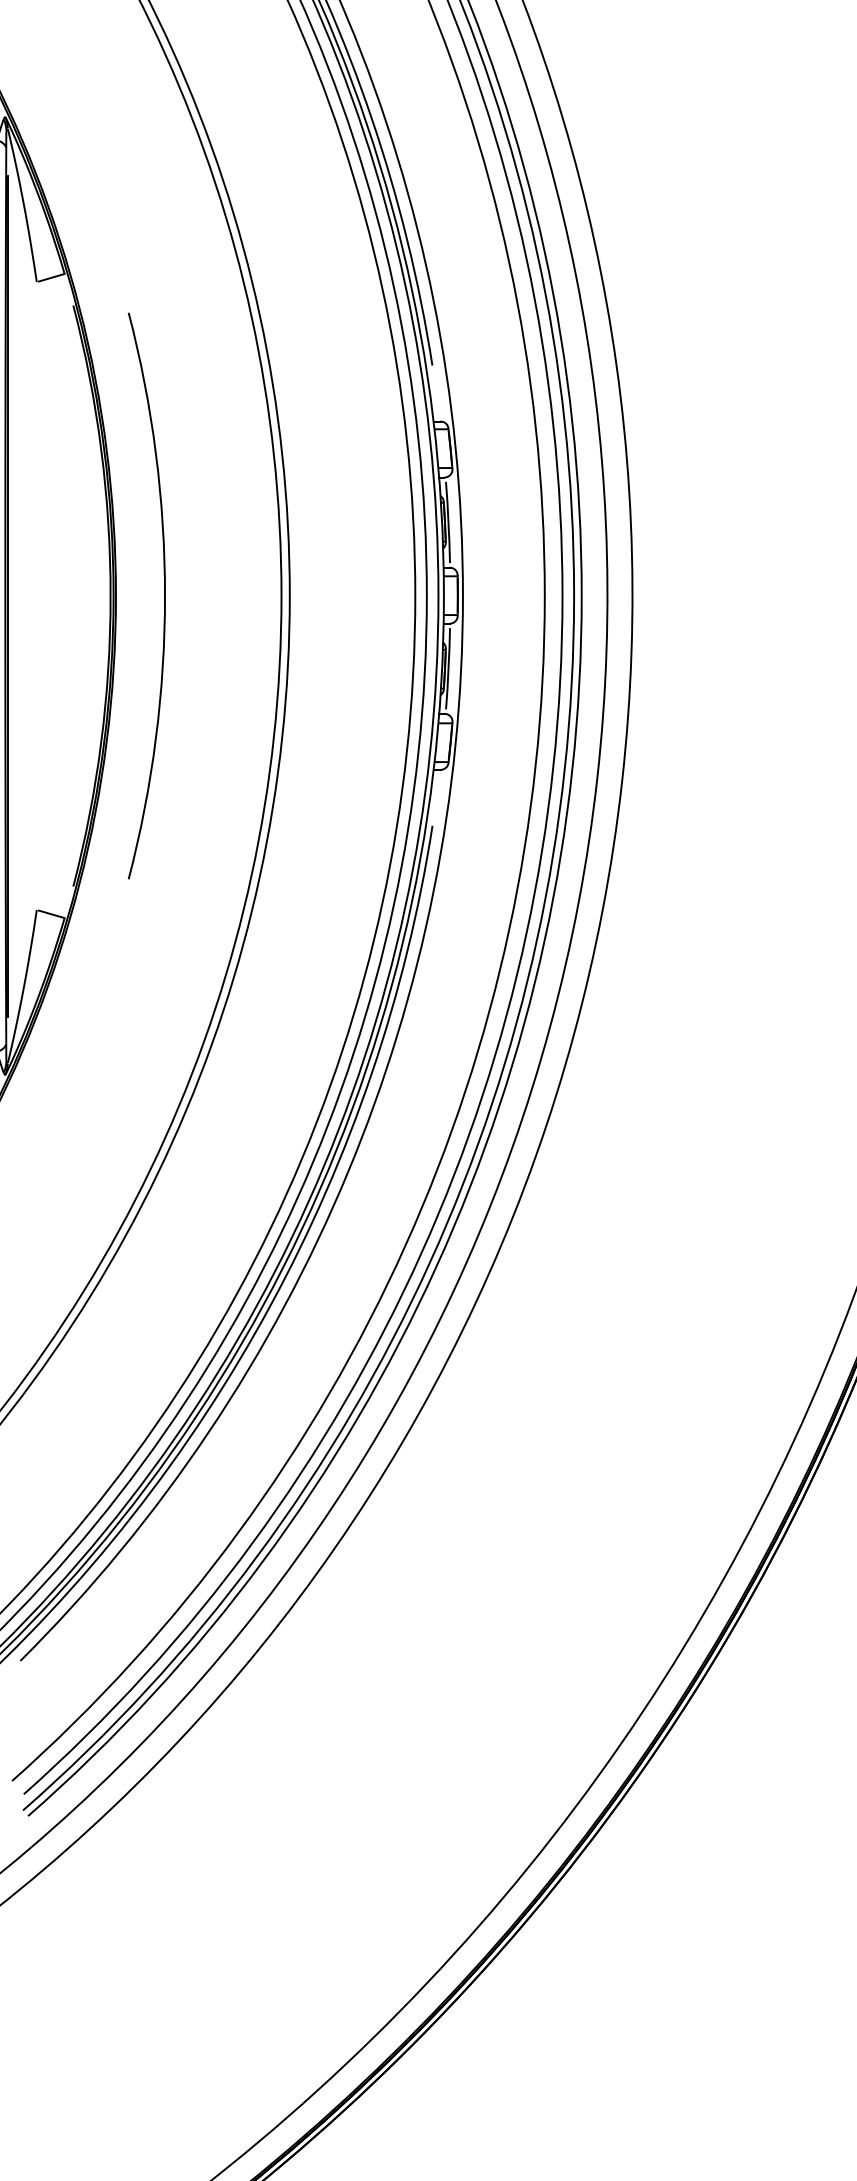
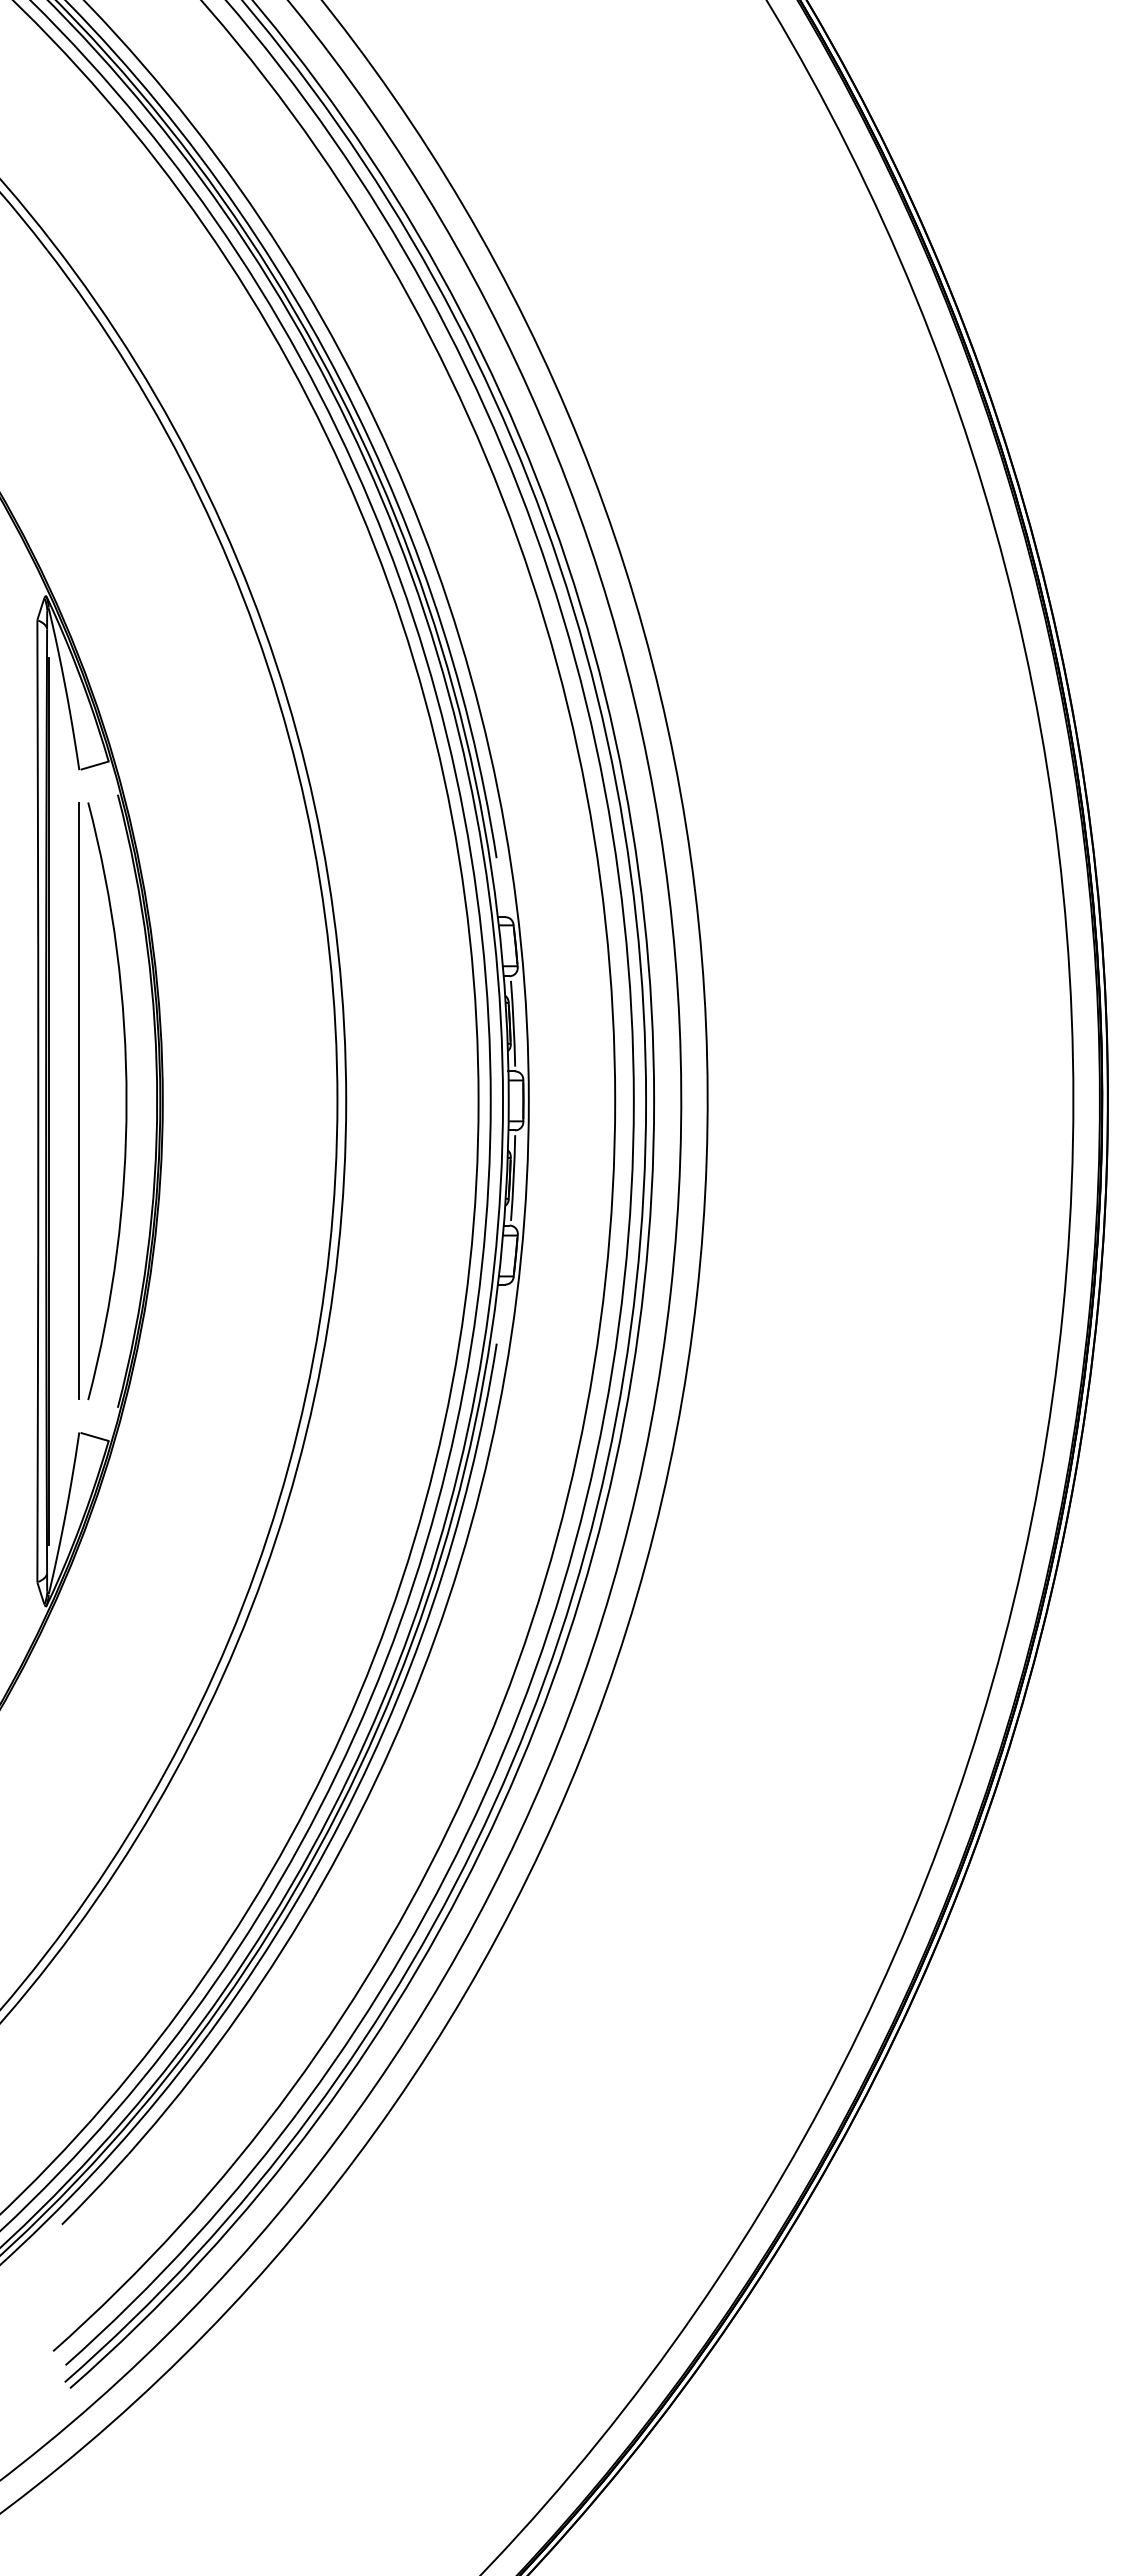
line: (36, 596) -> (79, 1101), added
arc: (164, 596) -> (125, 1101), moved

